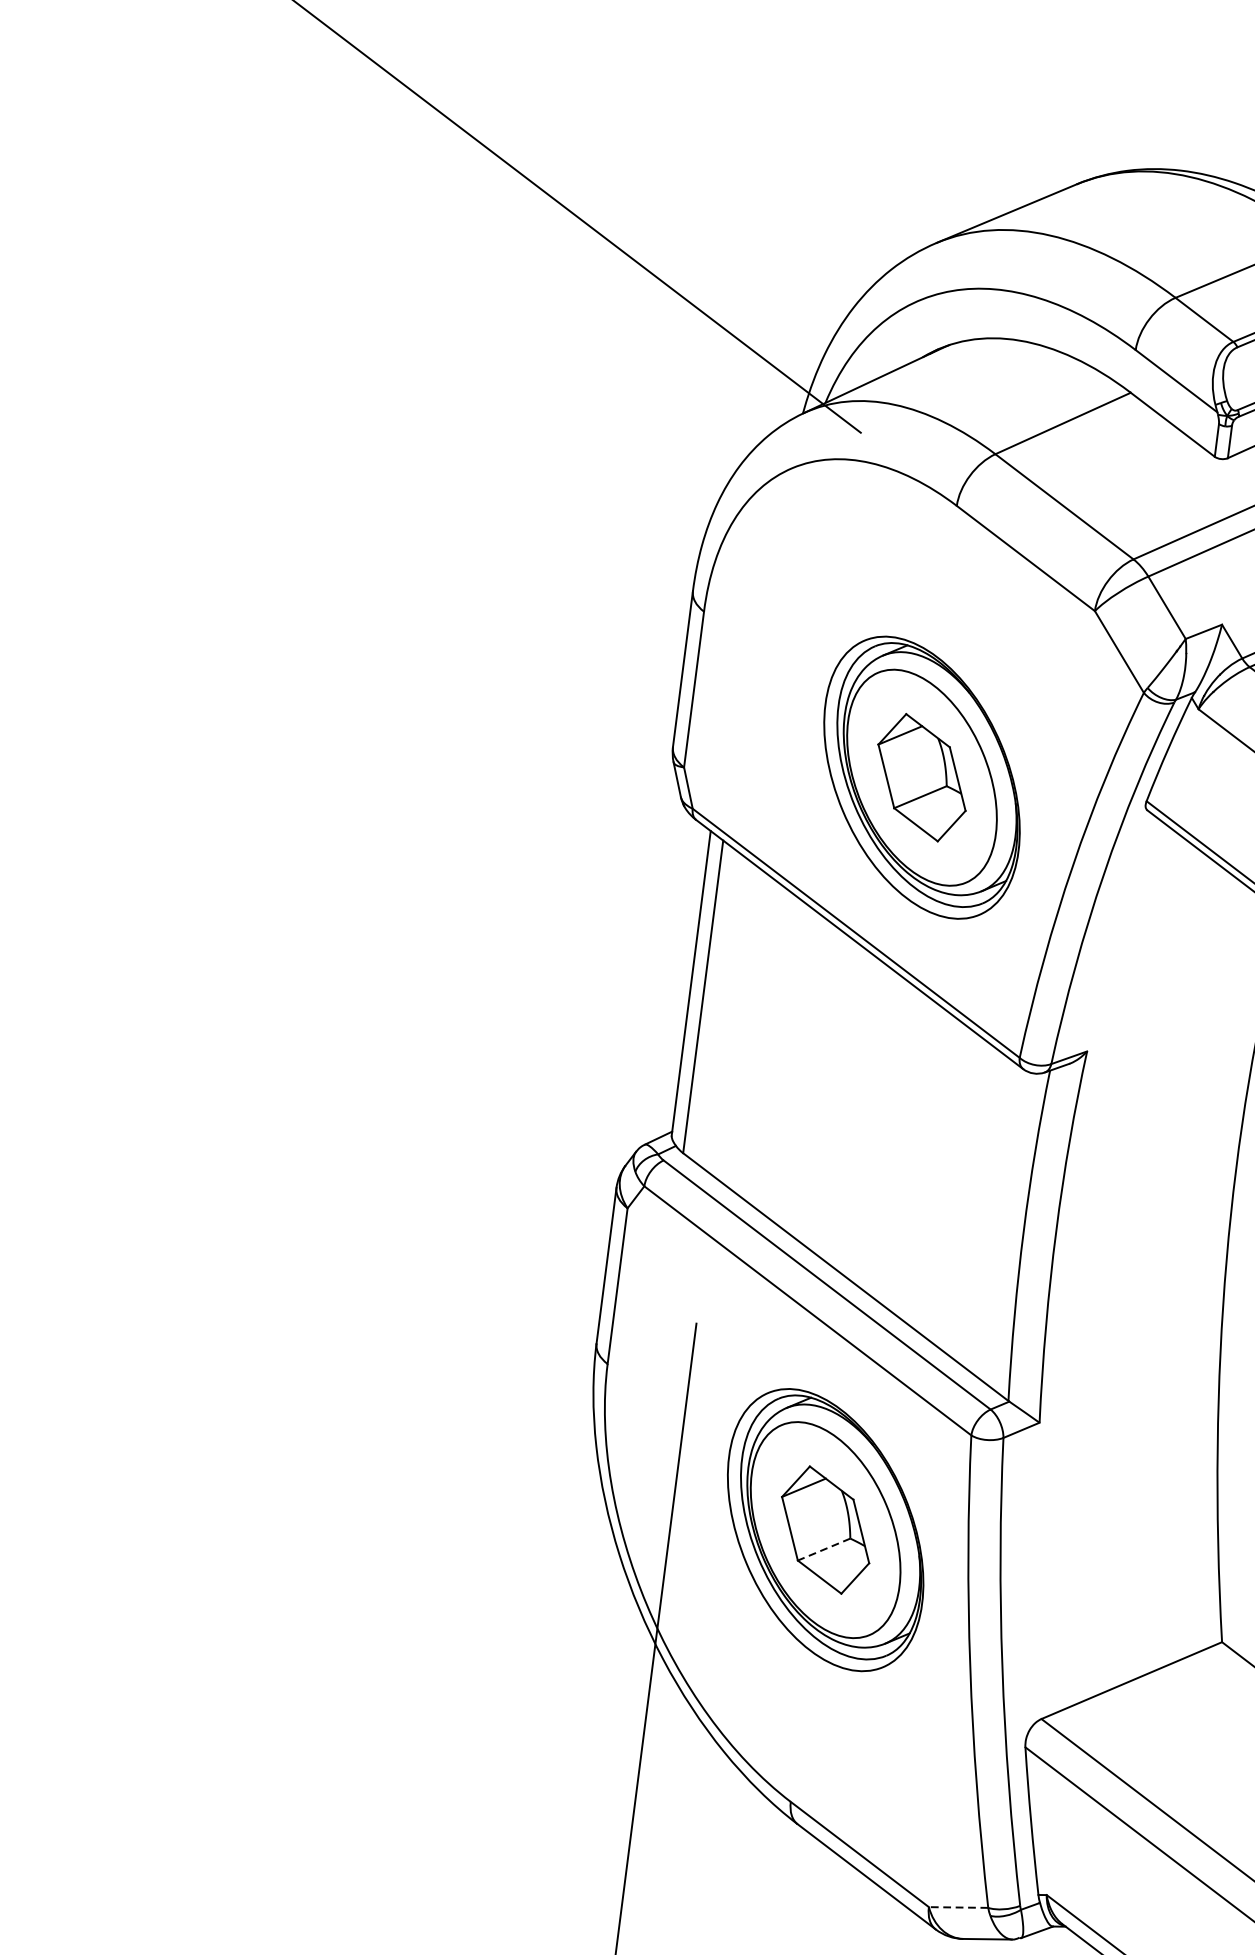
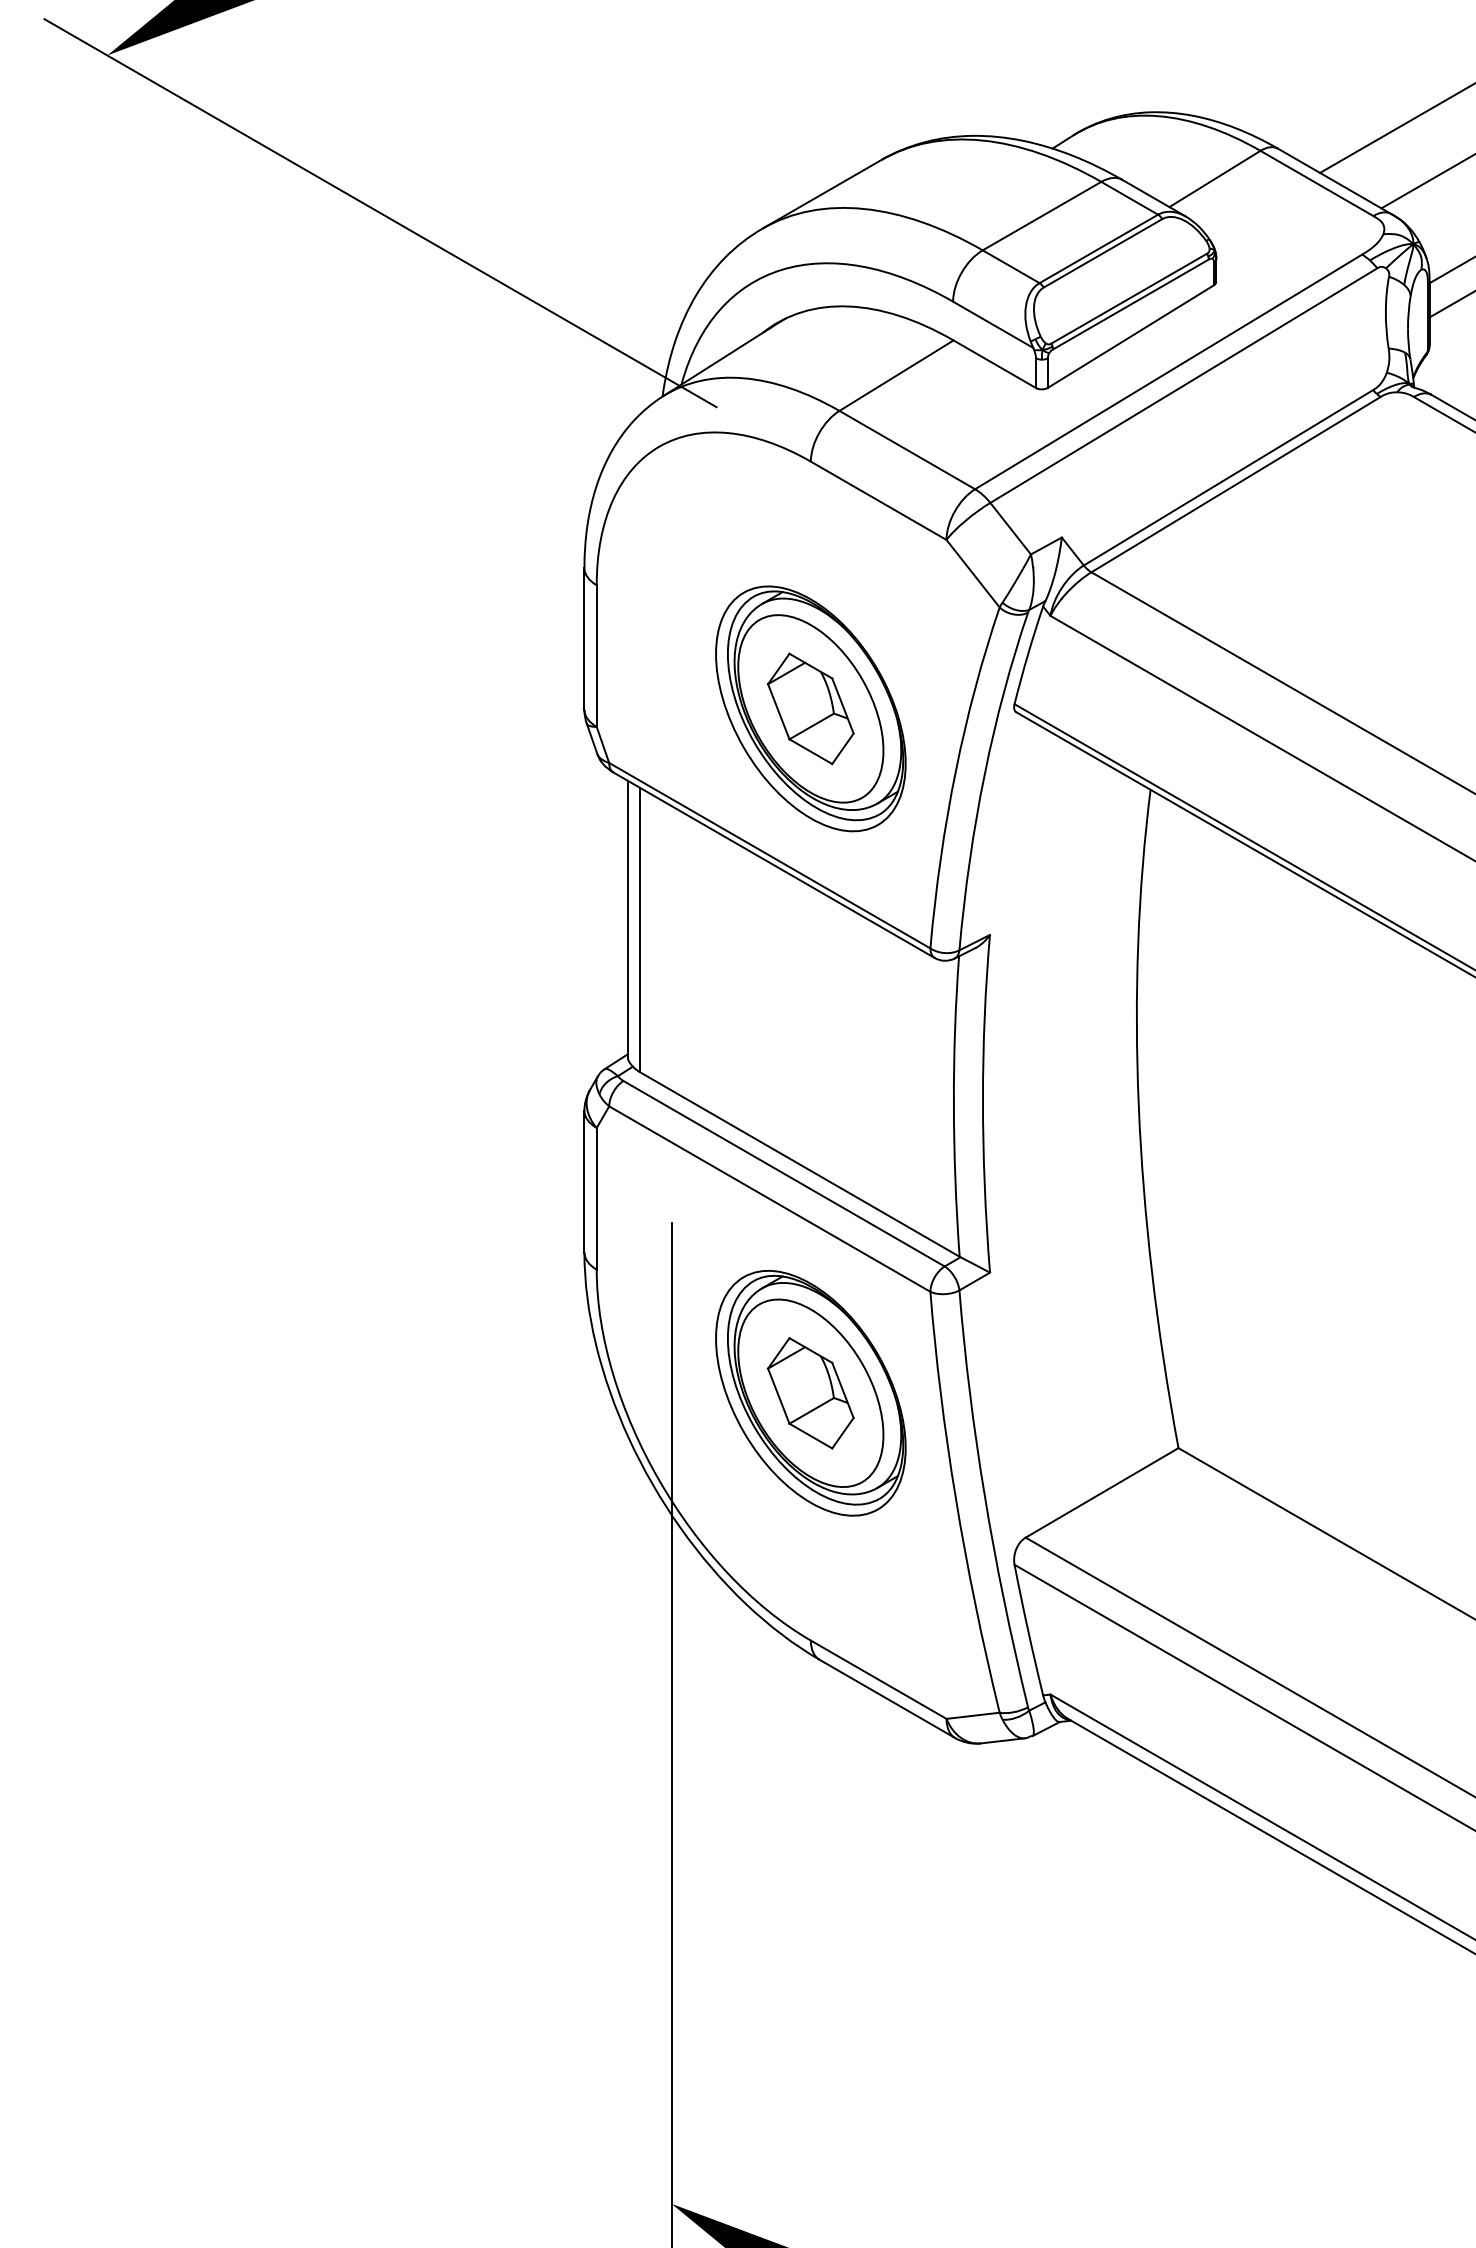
line: (823, 1549) -> (811, 1410), dashed -> solid
line: (959, 1907) -> (973, 1715), dashed -> solid

